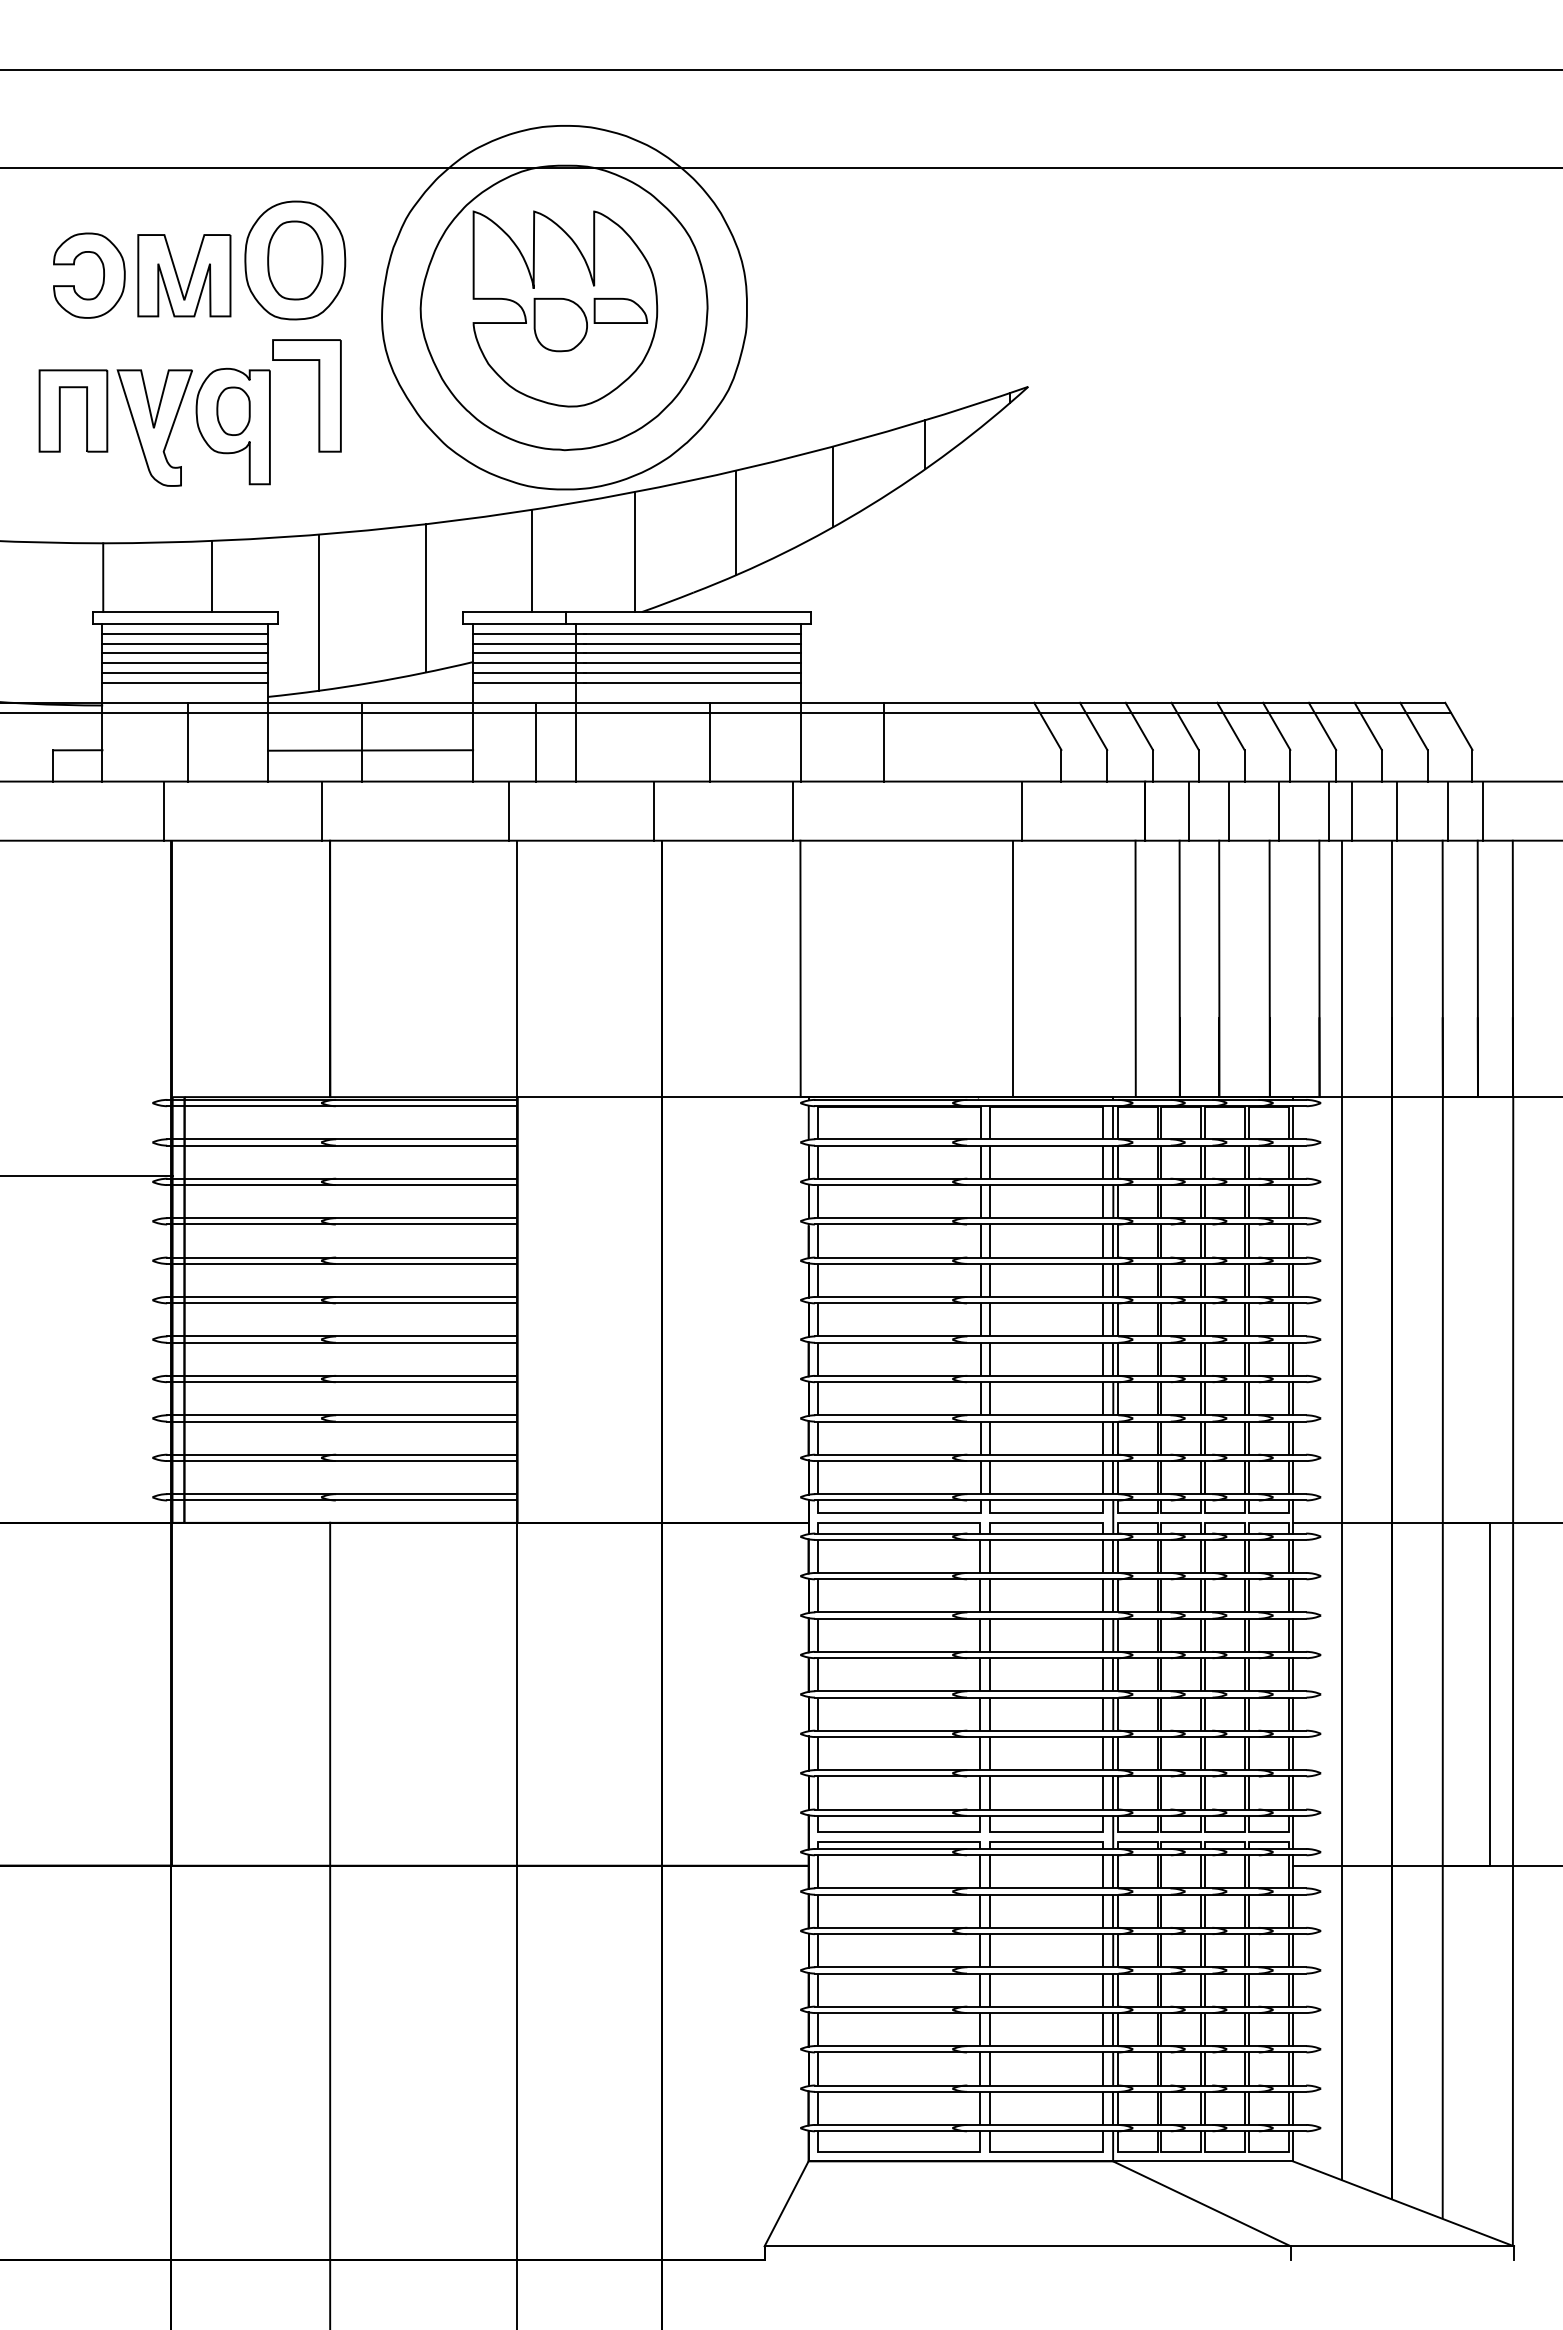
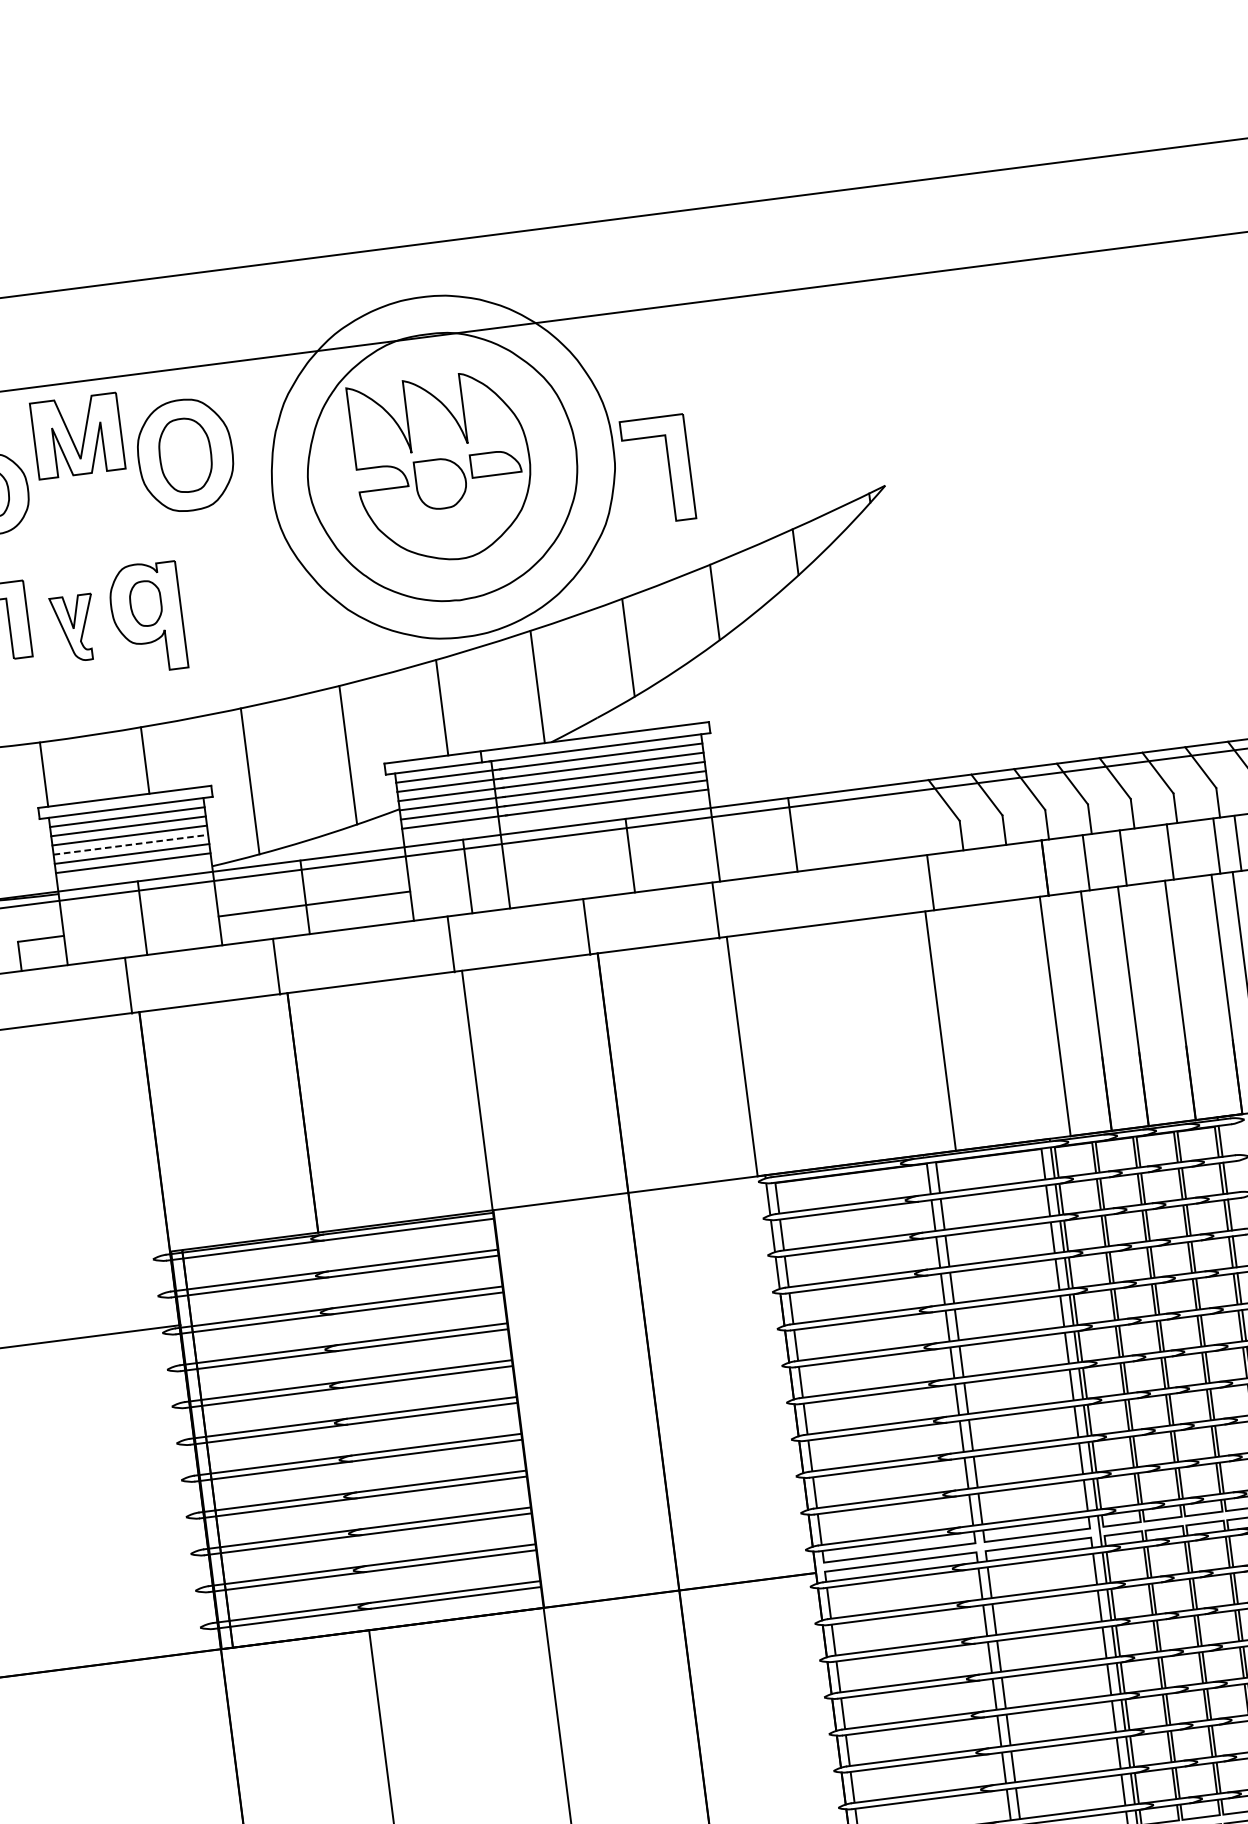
part: (178, 276) -> (72, 437), moved
part: (318, 395) -> (668, 468), moved
part: (154, 427) -> (73, 628), size x0.6
line: (185, 663) -> (131, 844), solid -> dashed

